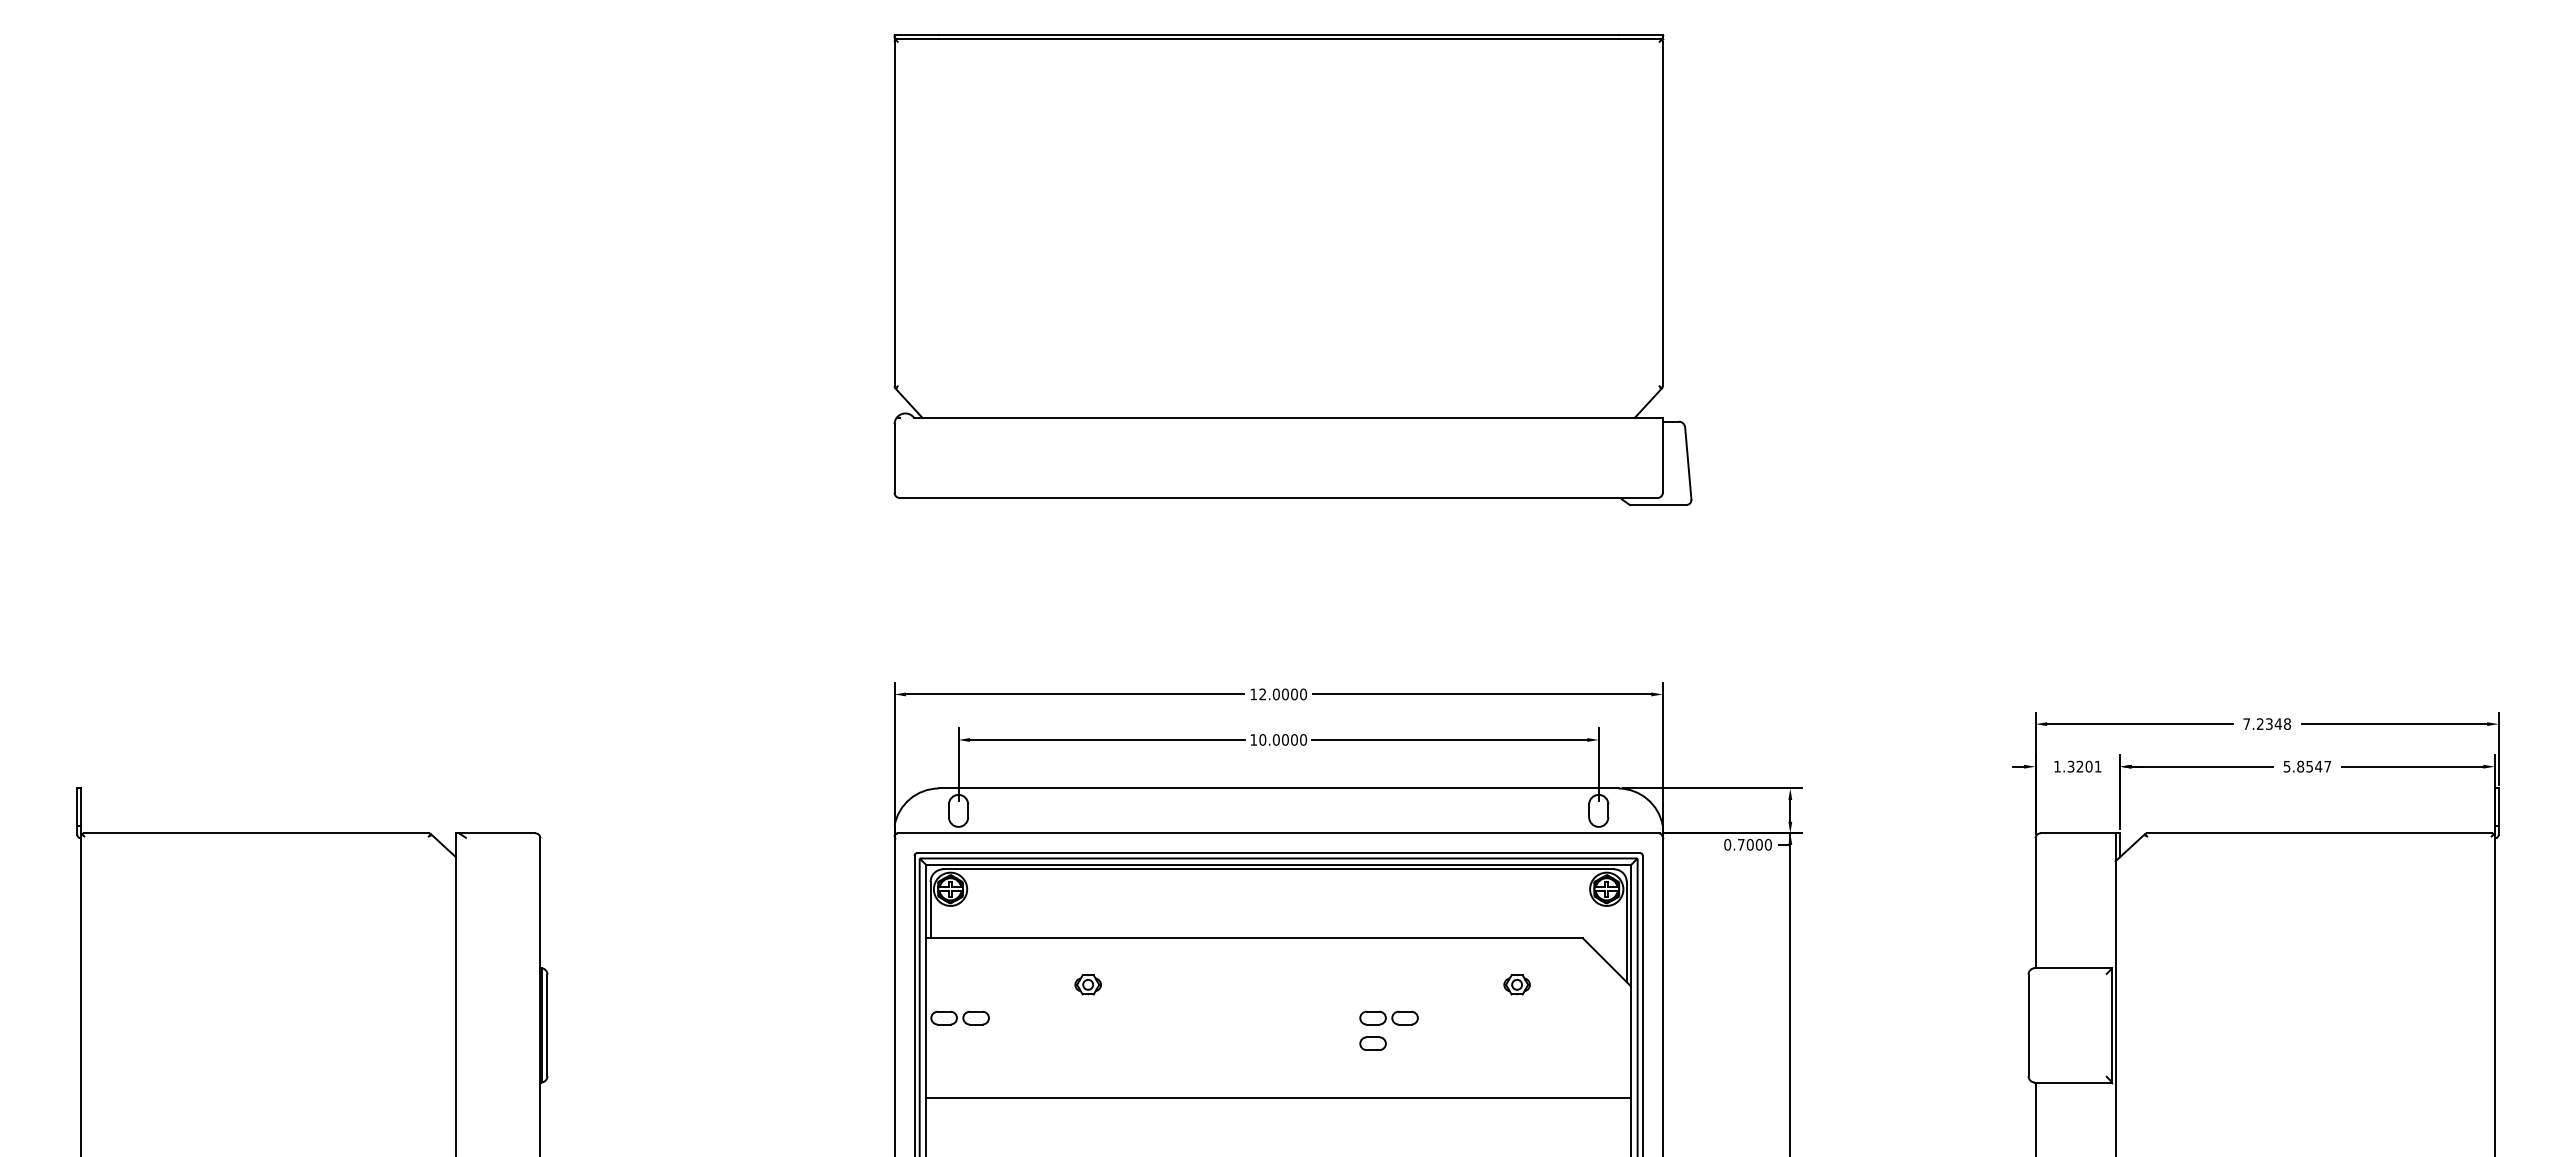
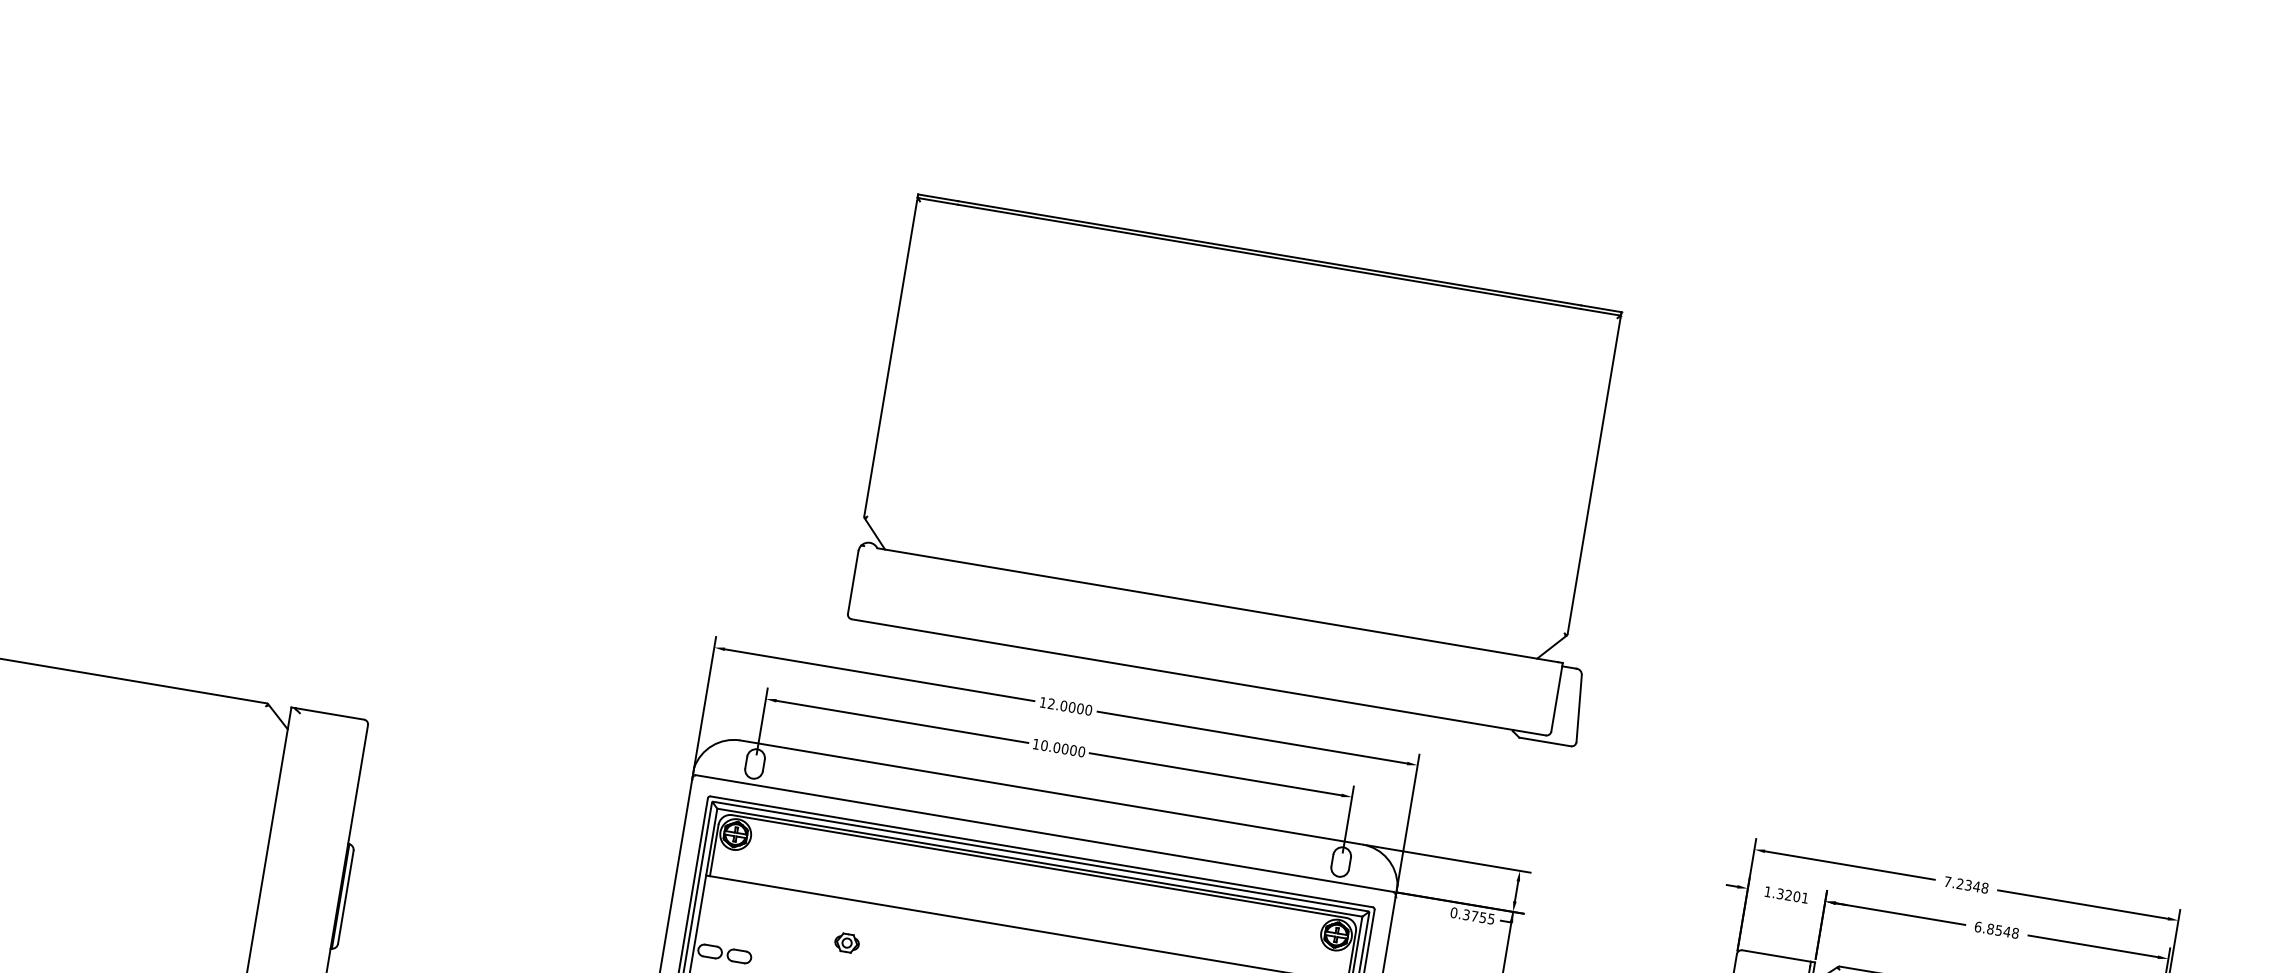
part: (1292, 269) -> (1246, 470), moved
text: (2307, 766) -> (1996, 930), 5.8547 -> 6.8548
text: (1754, 844) -> (1478, 916), 0.7000 -> 0.3755

